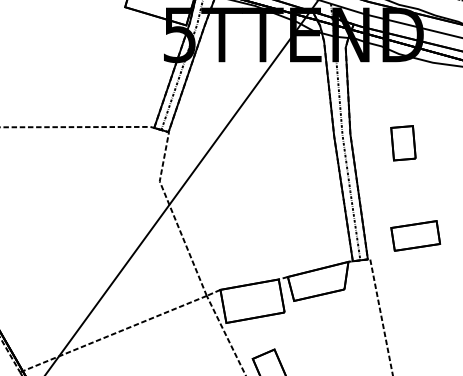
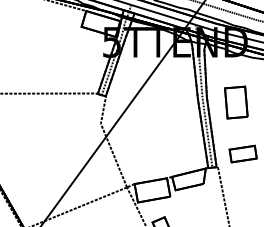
part: (403, 143) -> (236, 102), size x1.67

